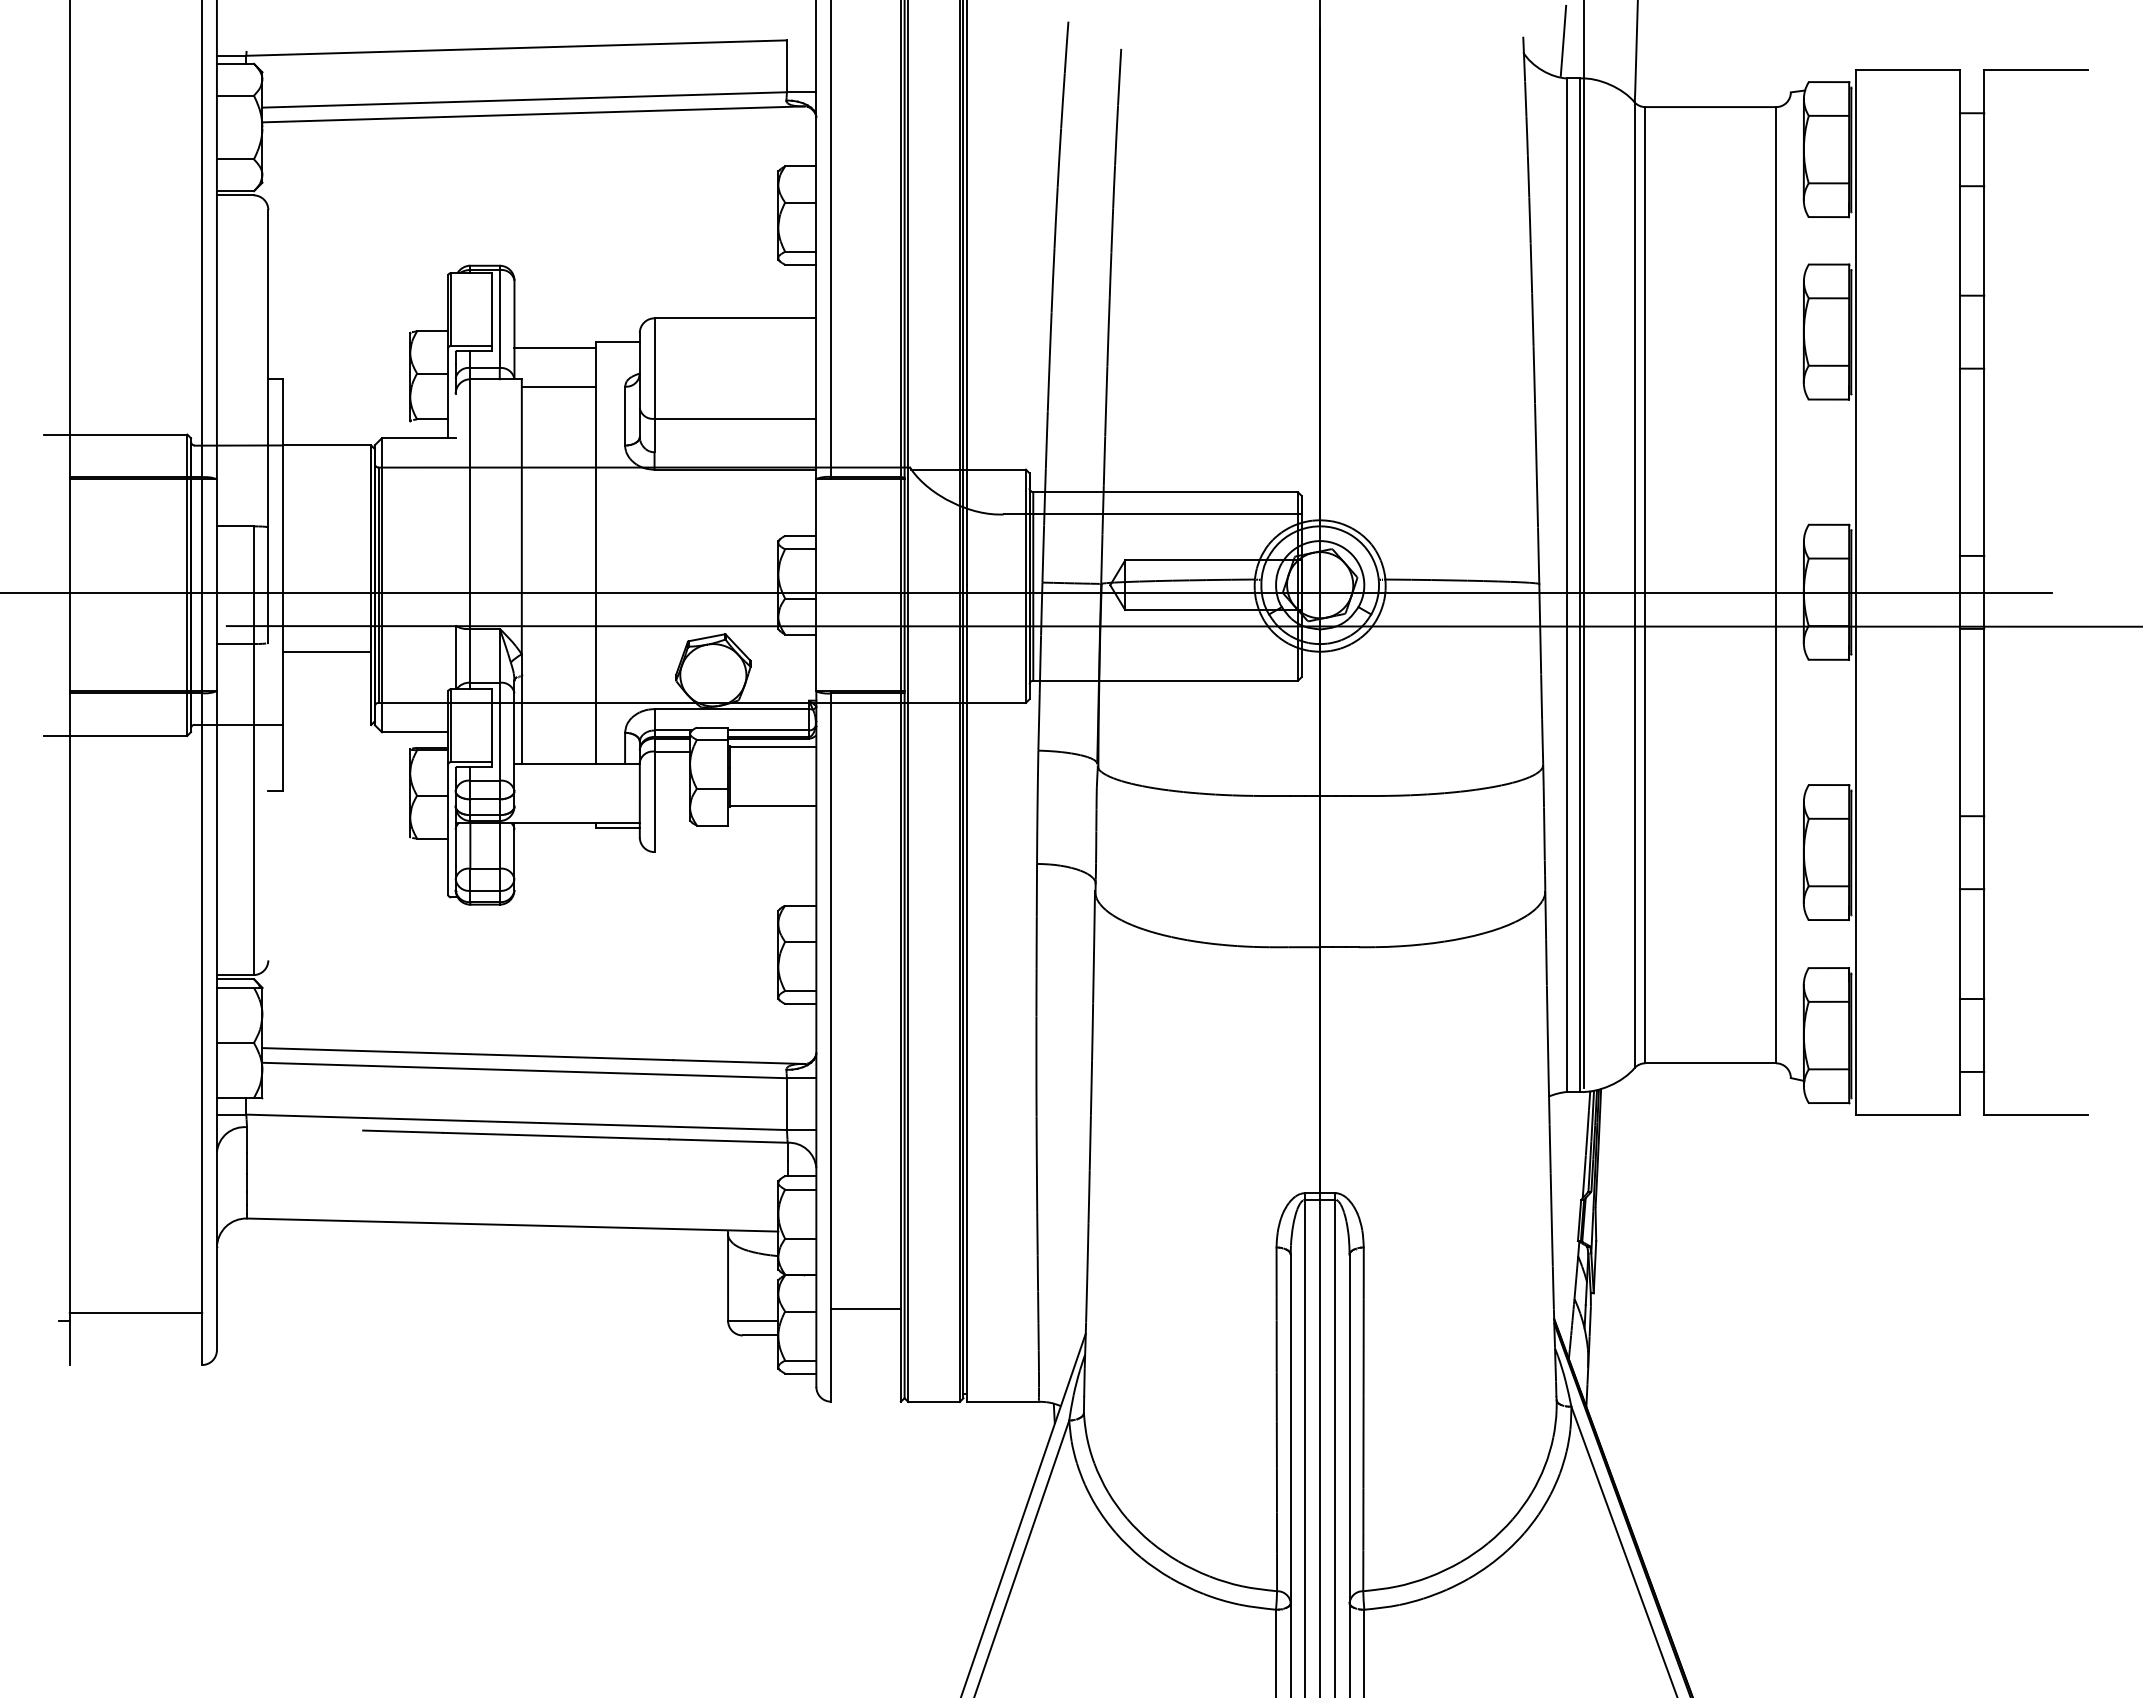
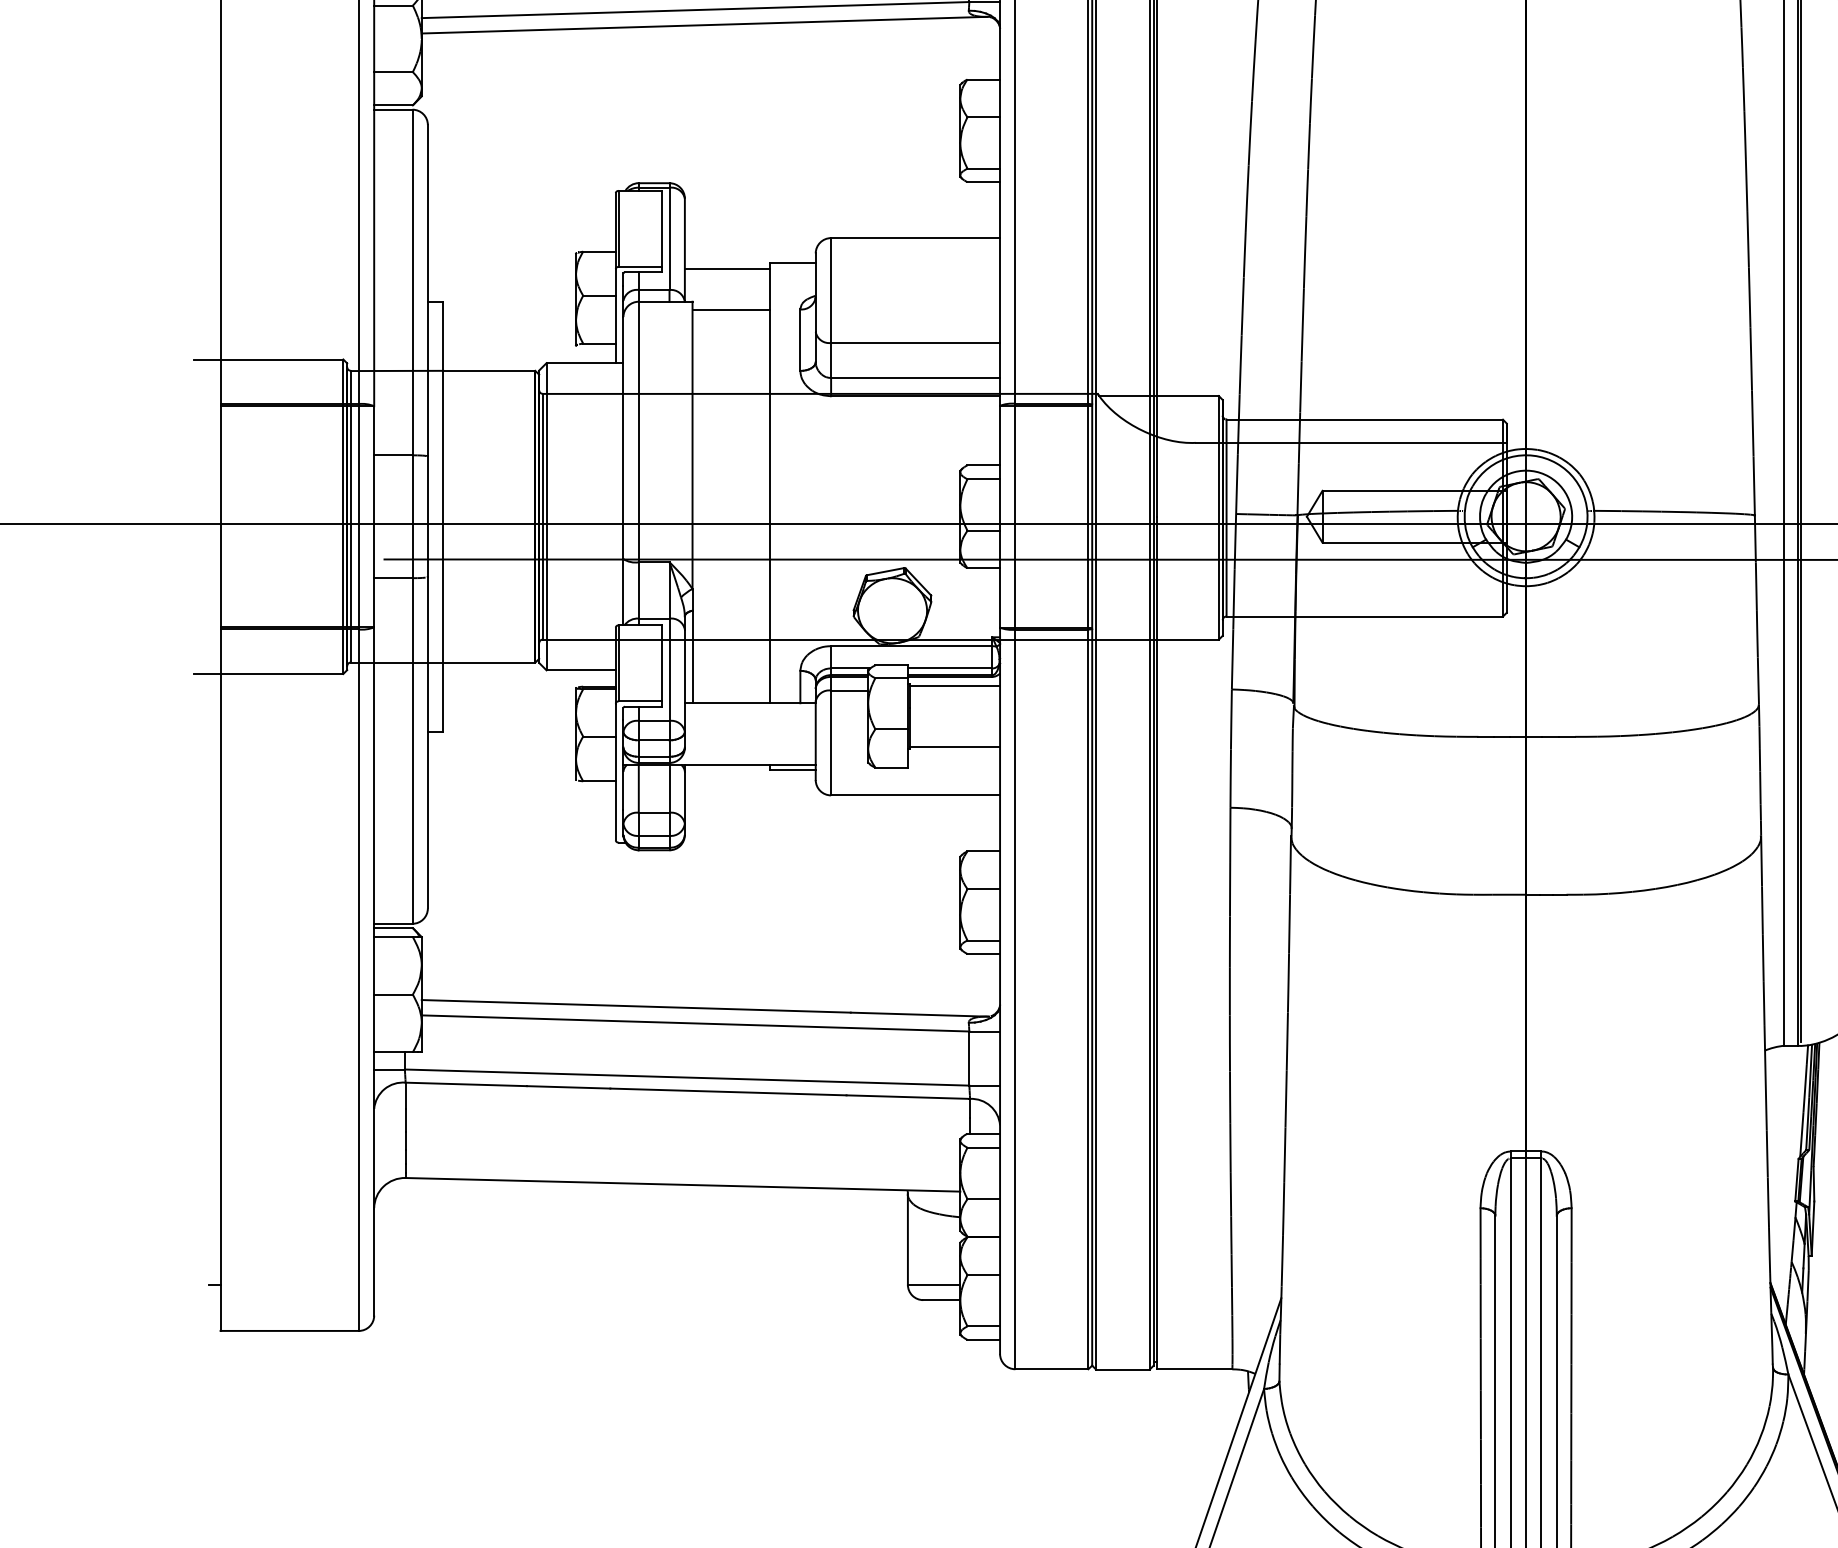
line: (253, 360) -> (412, 282), added
line: (735, 452) -> (915, 378), added
line: (455, 509) -> (623, 437), added
line: (194, 584) -> (350, 516), added
line: (831, 585) -> (1015, 517), added
line: (327, 651) -> (489, 662), moved
line: (268, 801) -> (428, 742), added
line: (735, 852) -> (915, 795), added
line: (305, 1128) -> (466, 1084), added
line: (865, 1308) -> (1051, 1369), moved
line: (135, 1313) -> (289, 1331), moved

